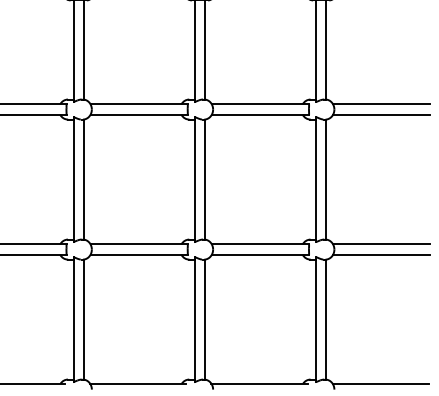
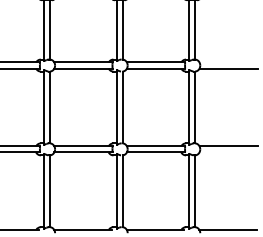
line: (381, 104) -> (228, 62), removed
line: (381, 254) -> (228, 152), removed

